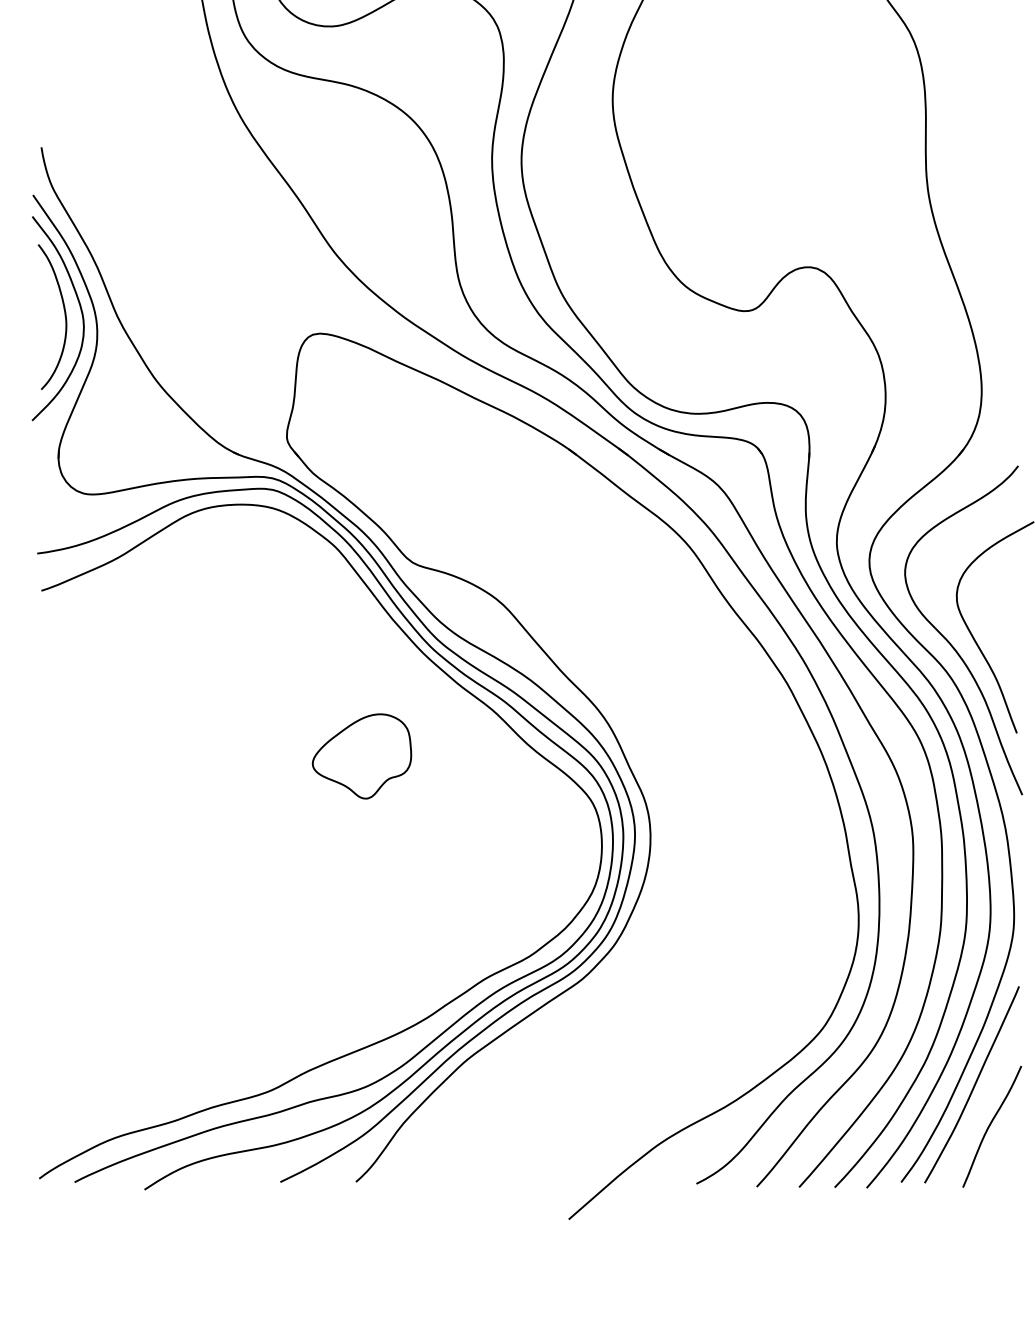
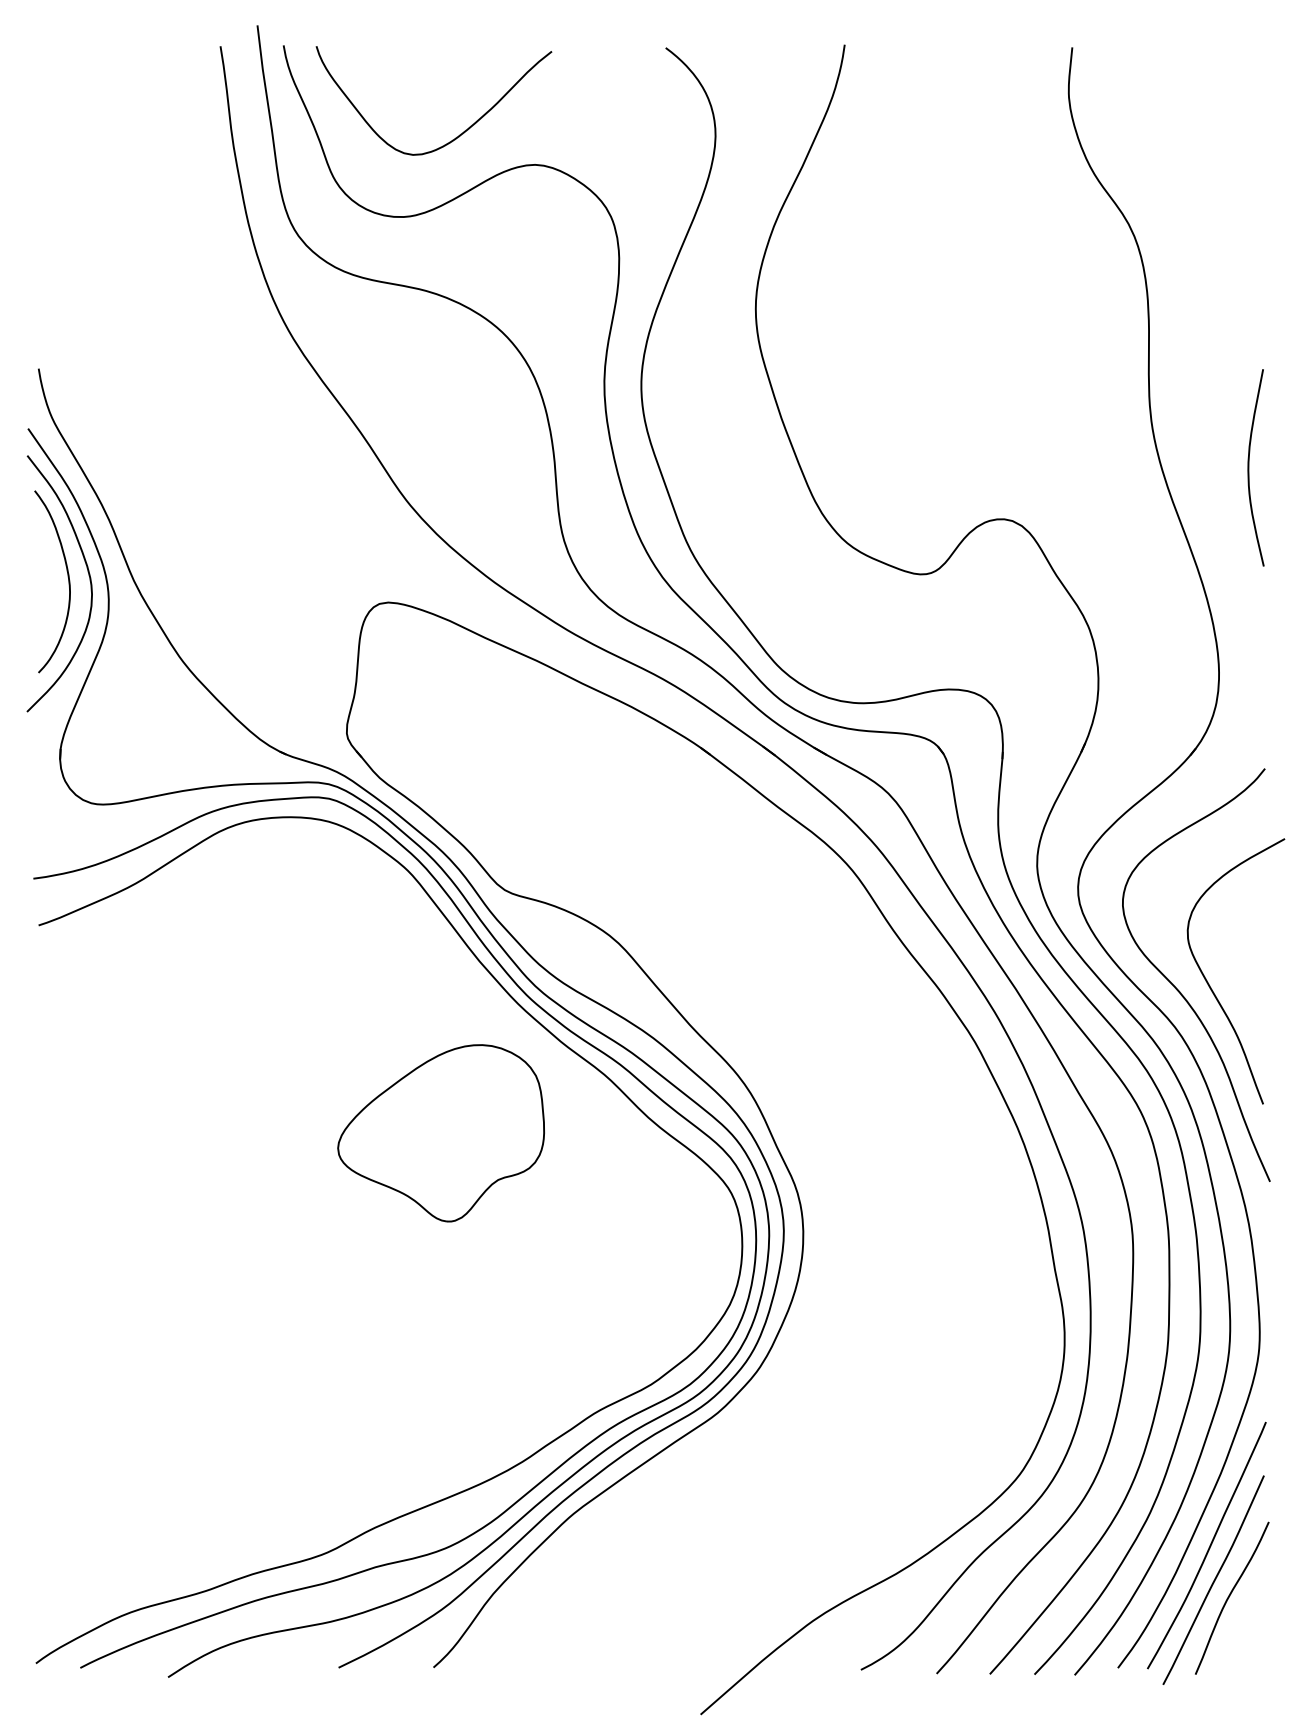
curve: (1005, 226) -> (1249, 467), added
part: (361, 756) -> (440, 1133), size x1.67
curve: (978, 1111) -> (1214, 1579), added

